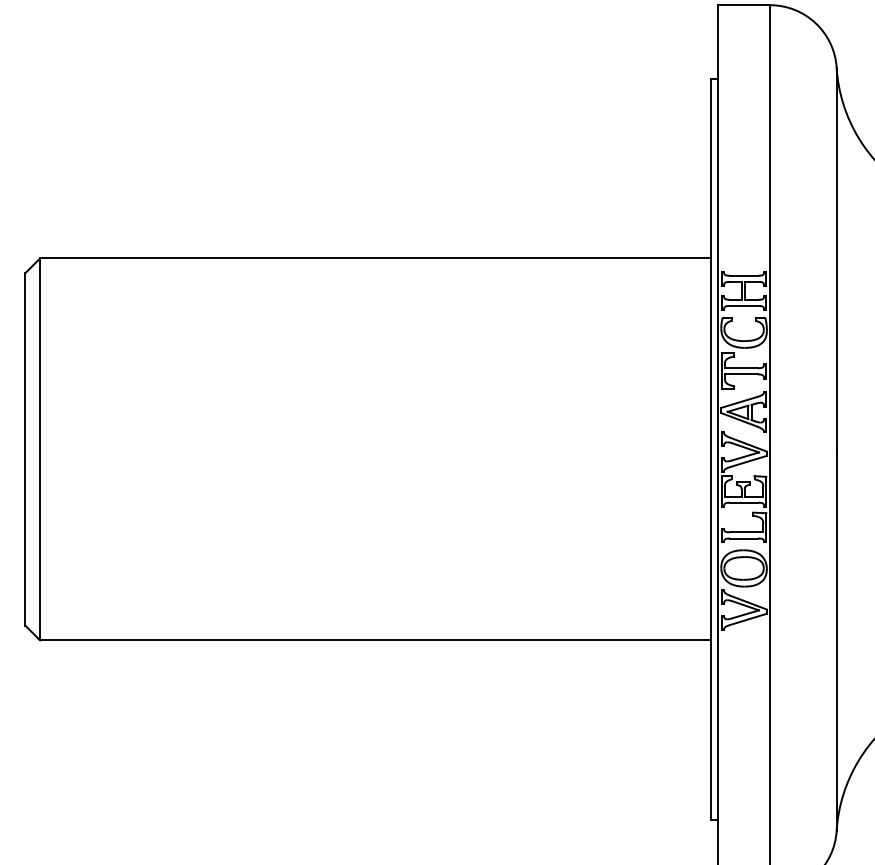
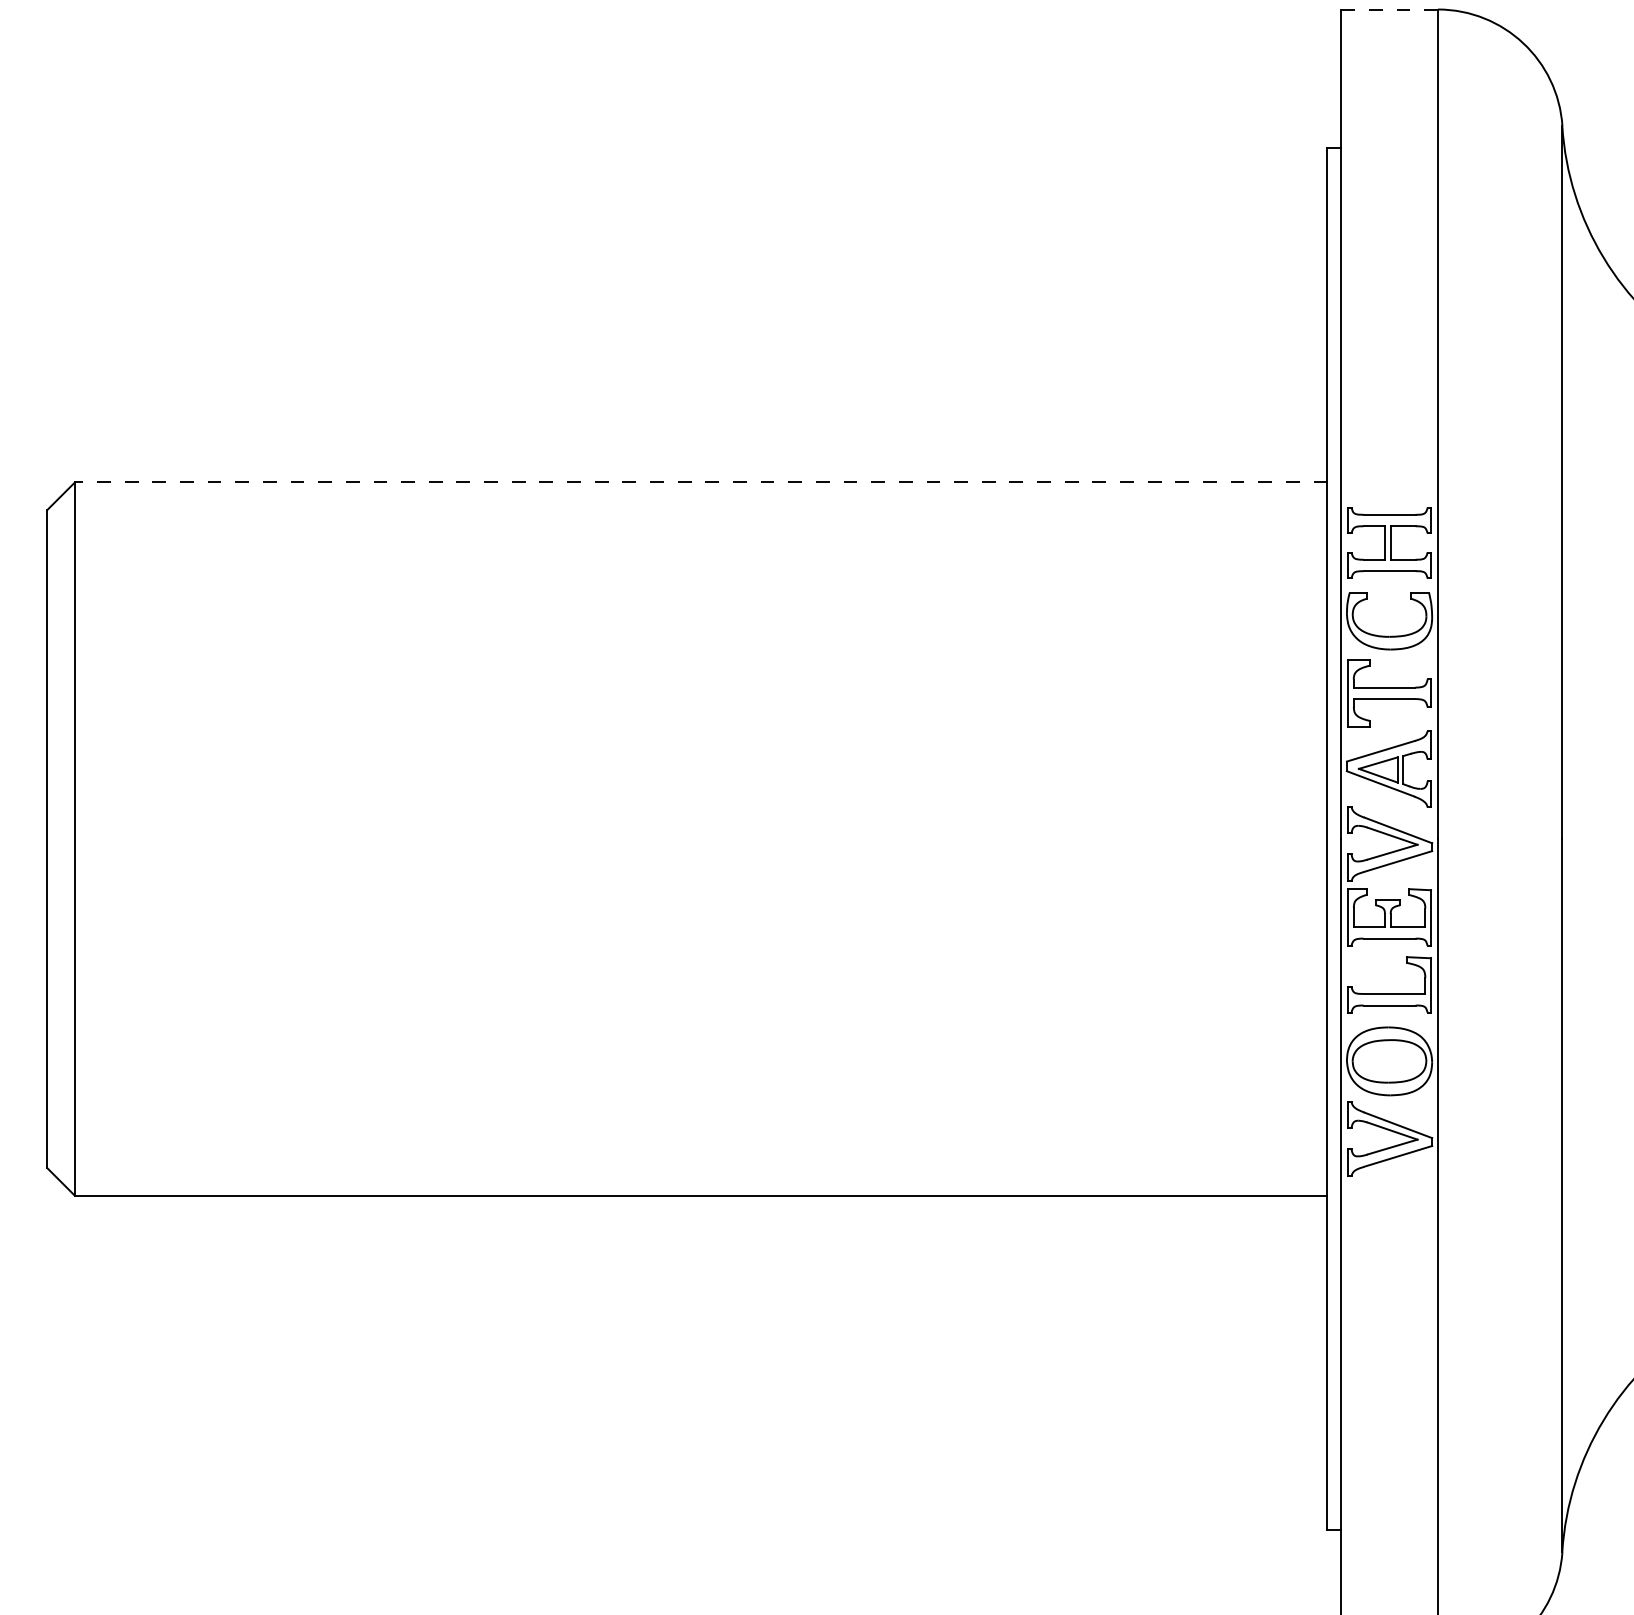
line: (744, 5) -> (1390, 10), solid -> dashed
line: (374, 258) -> (699, 482), solid -> dashed

